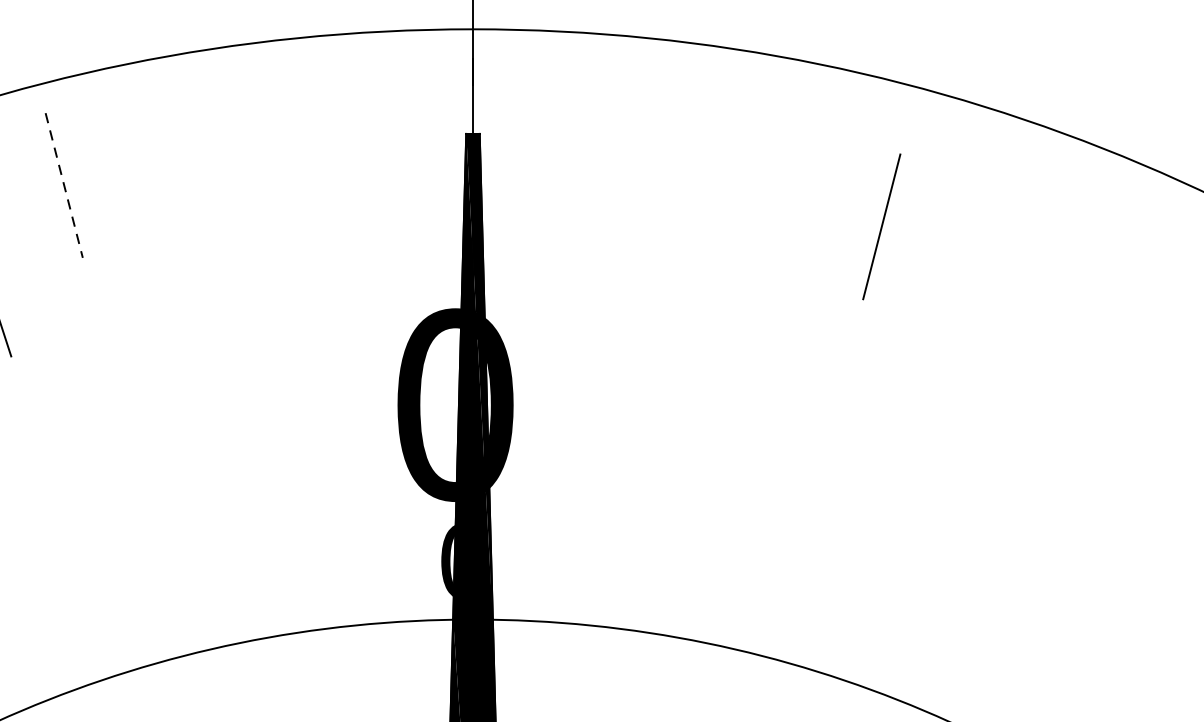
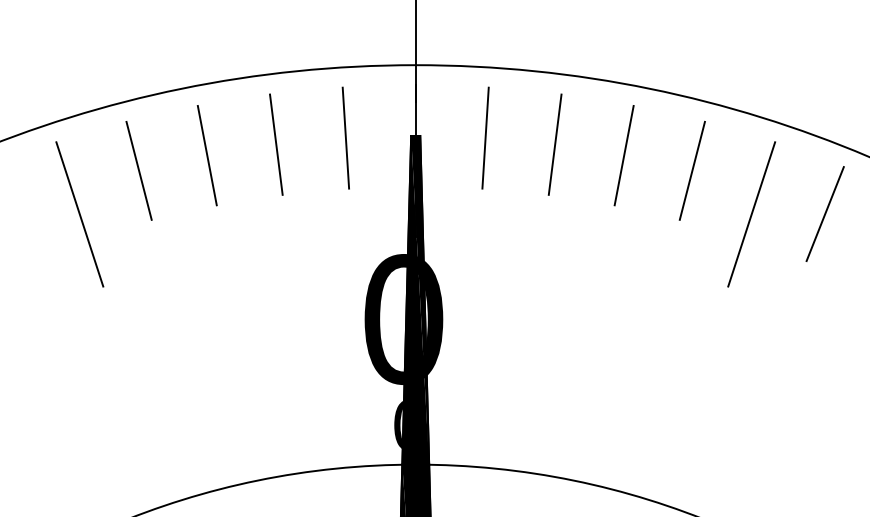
line: (369, 136) -> (345, 137), added
line: (576, 136) -> (485, 137), added
line: (267, 146) -> (276, 144), added
line: (678, 146) -> (554, 144), added
line: (163, 162) -> (206, 155), added
line: (780, 162) -> (623, 155), added
line: (64, 184) -> (139, 170), dashed -> solid
line: (880, 226) -> (691, 170), moved
line: (969, 249) -> (751, 214), added
line: (1077, 249) -> (824, 214), added

